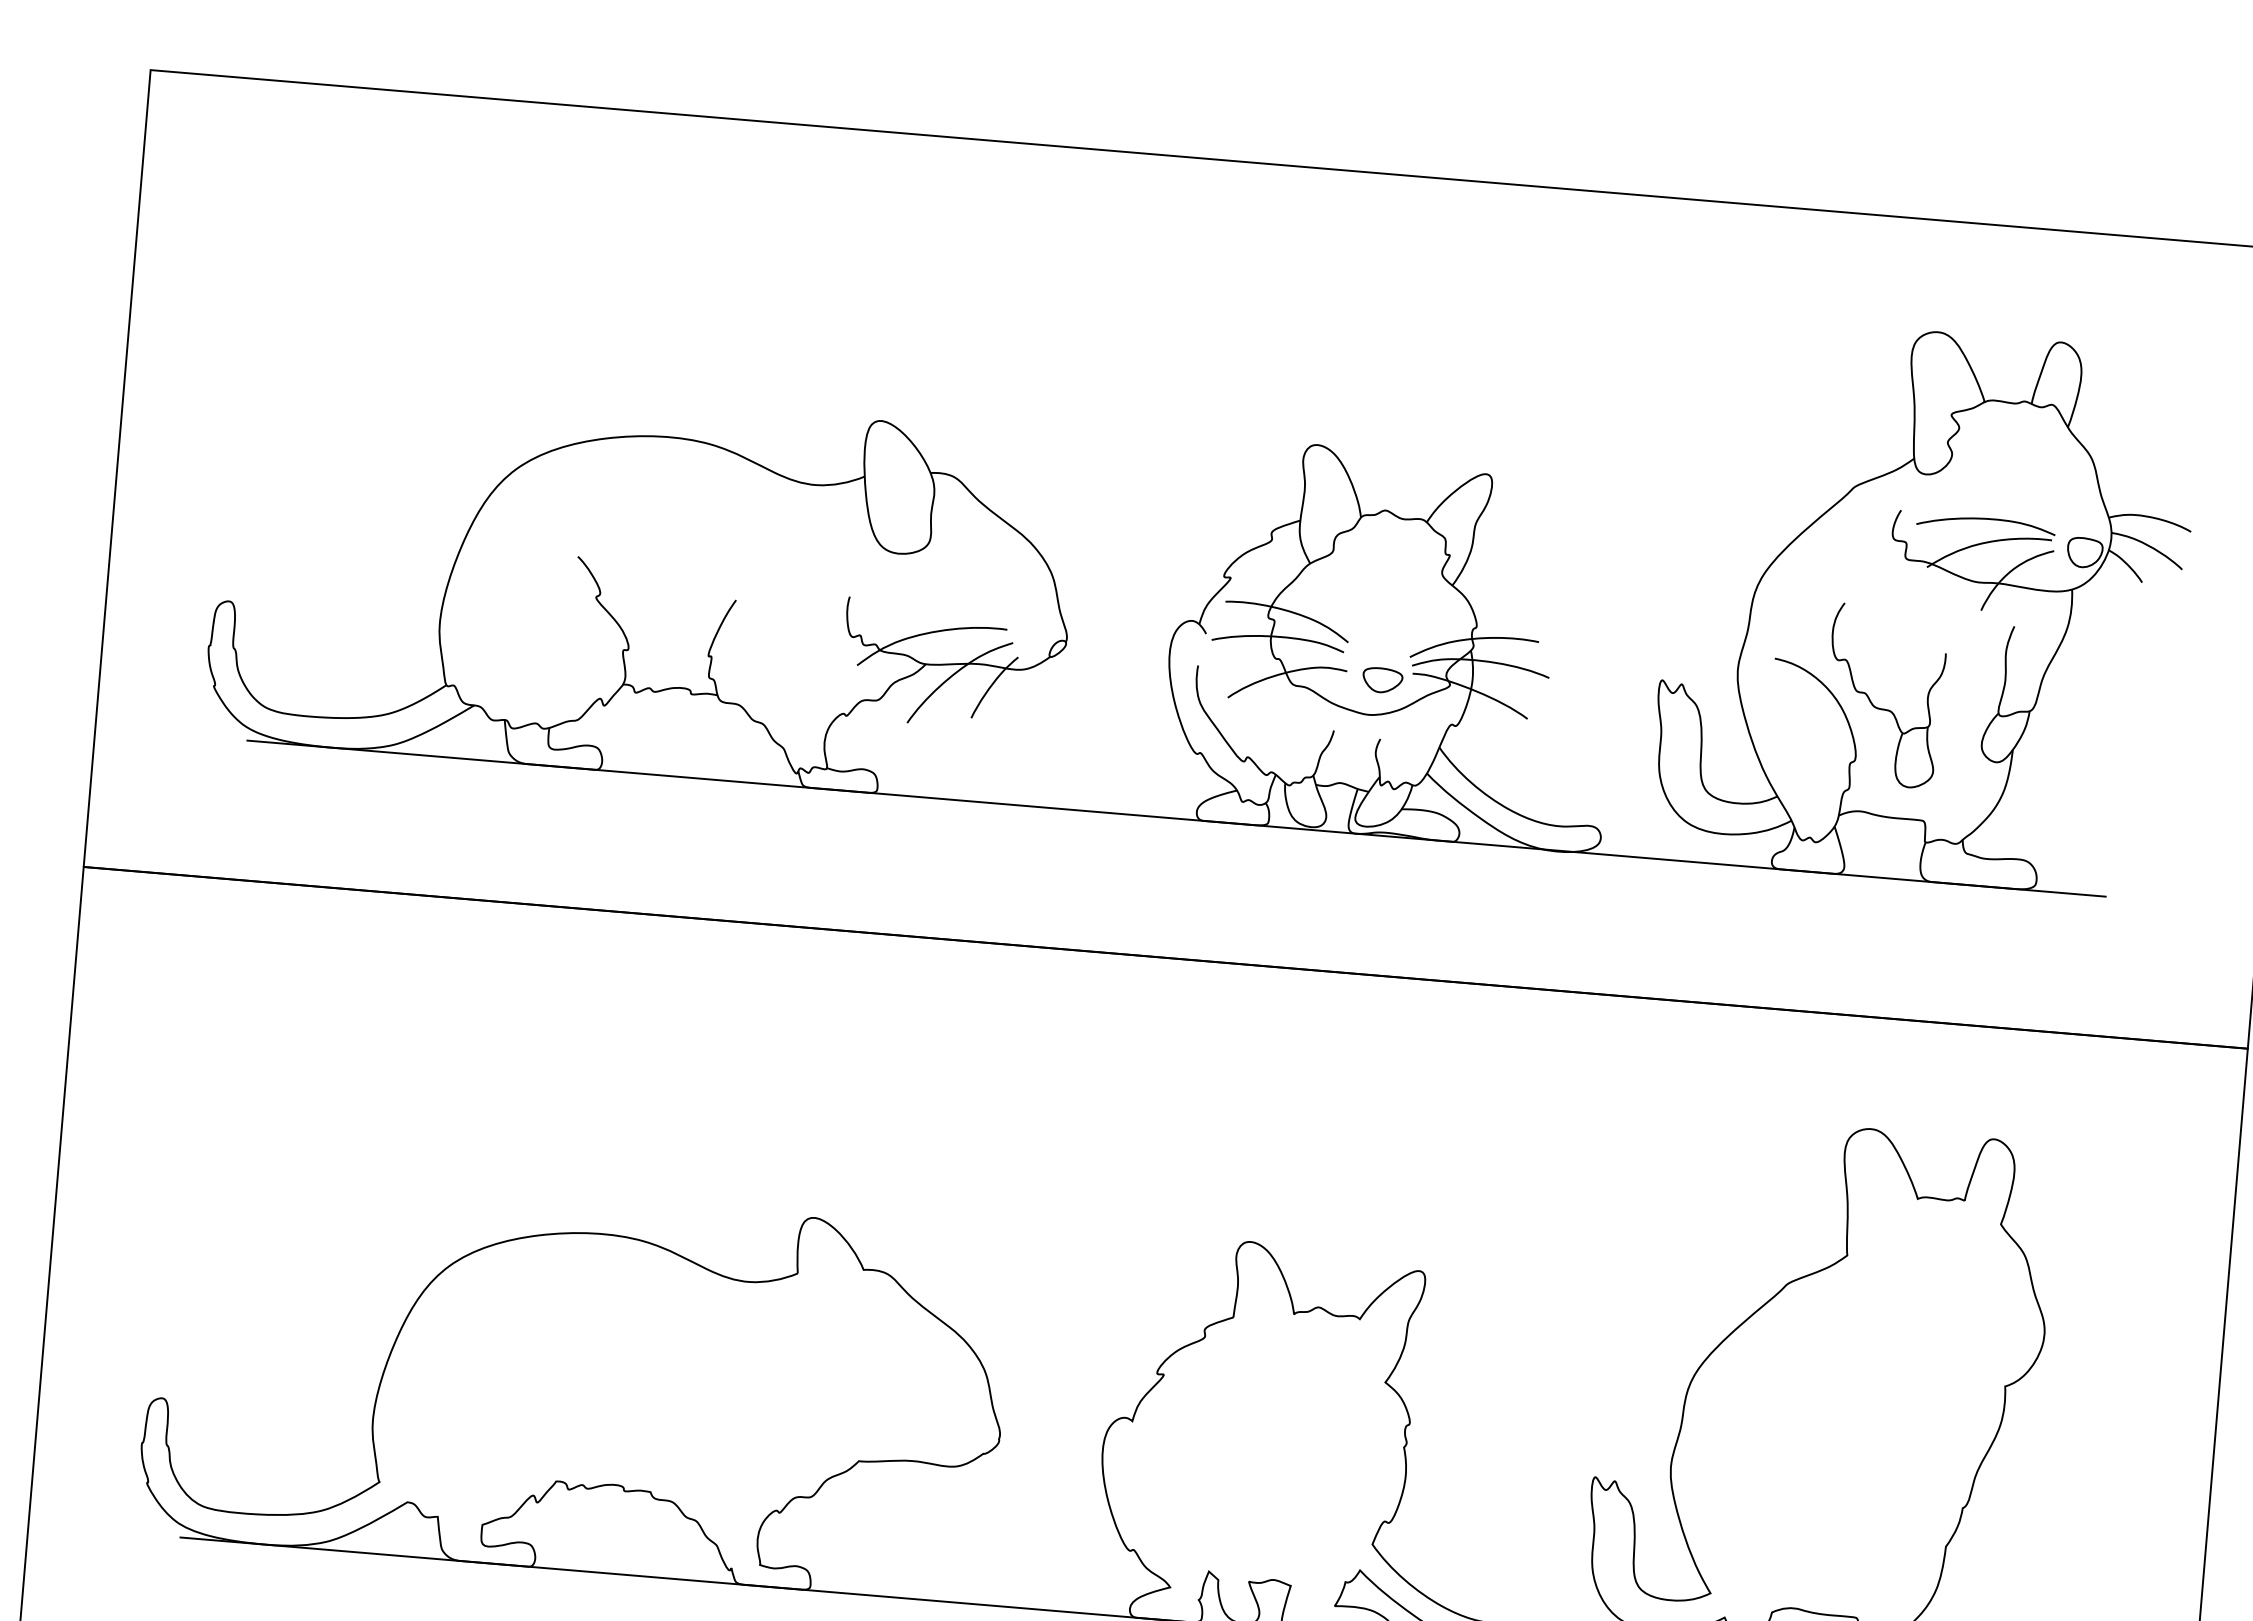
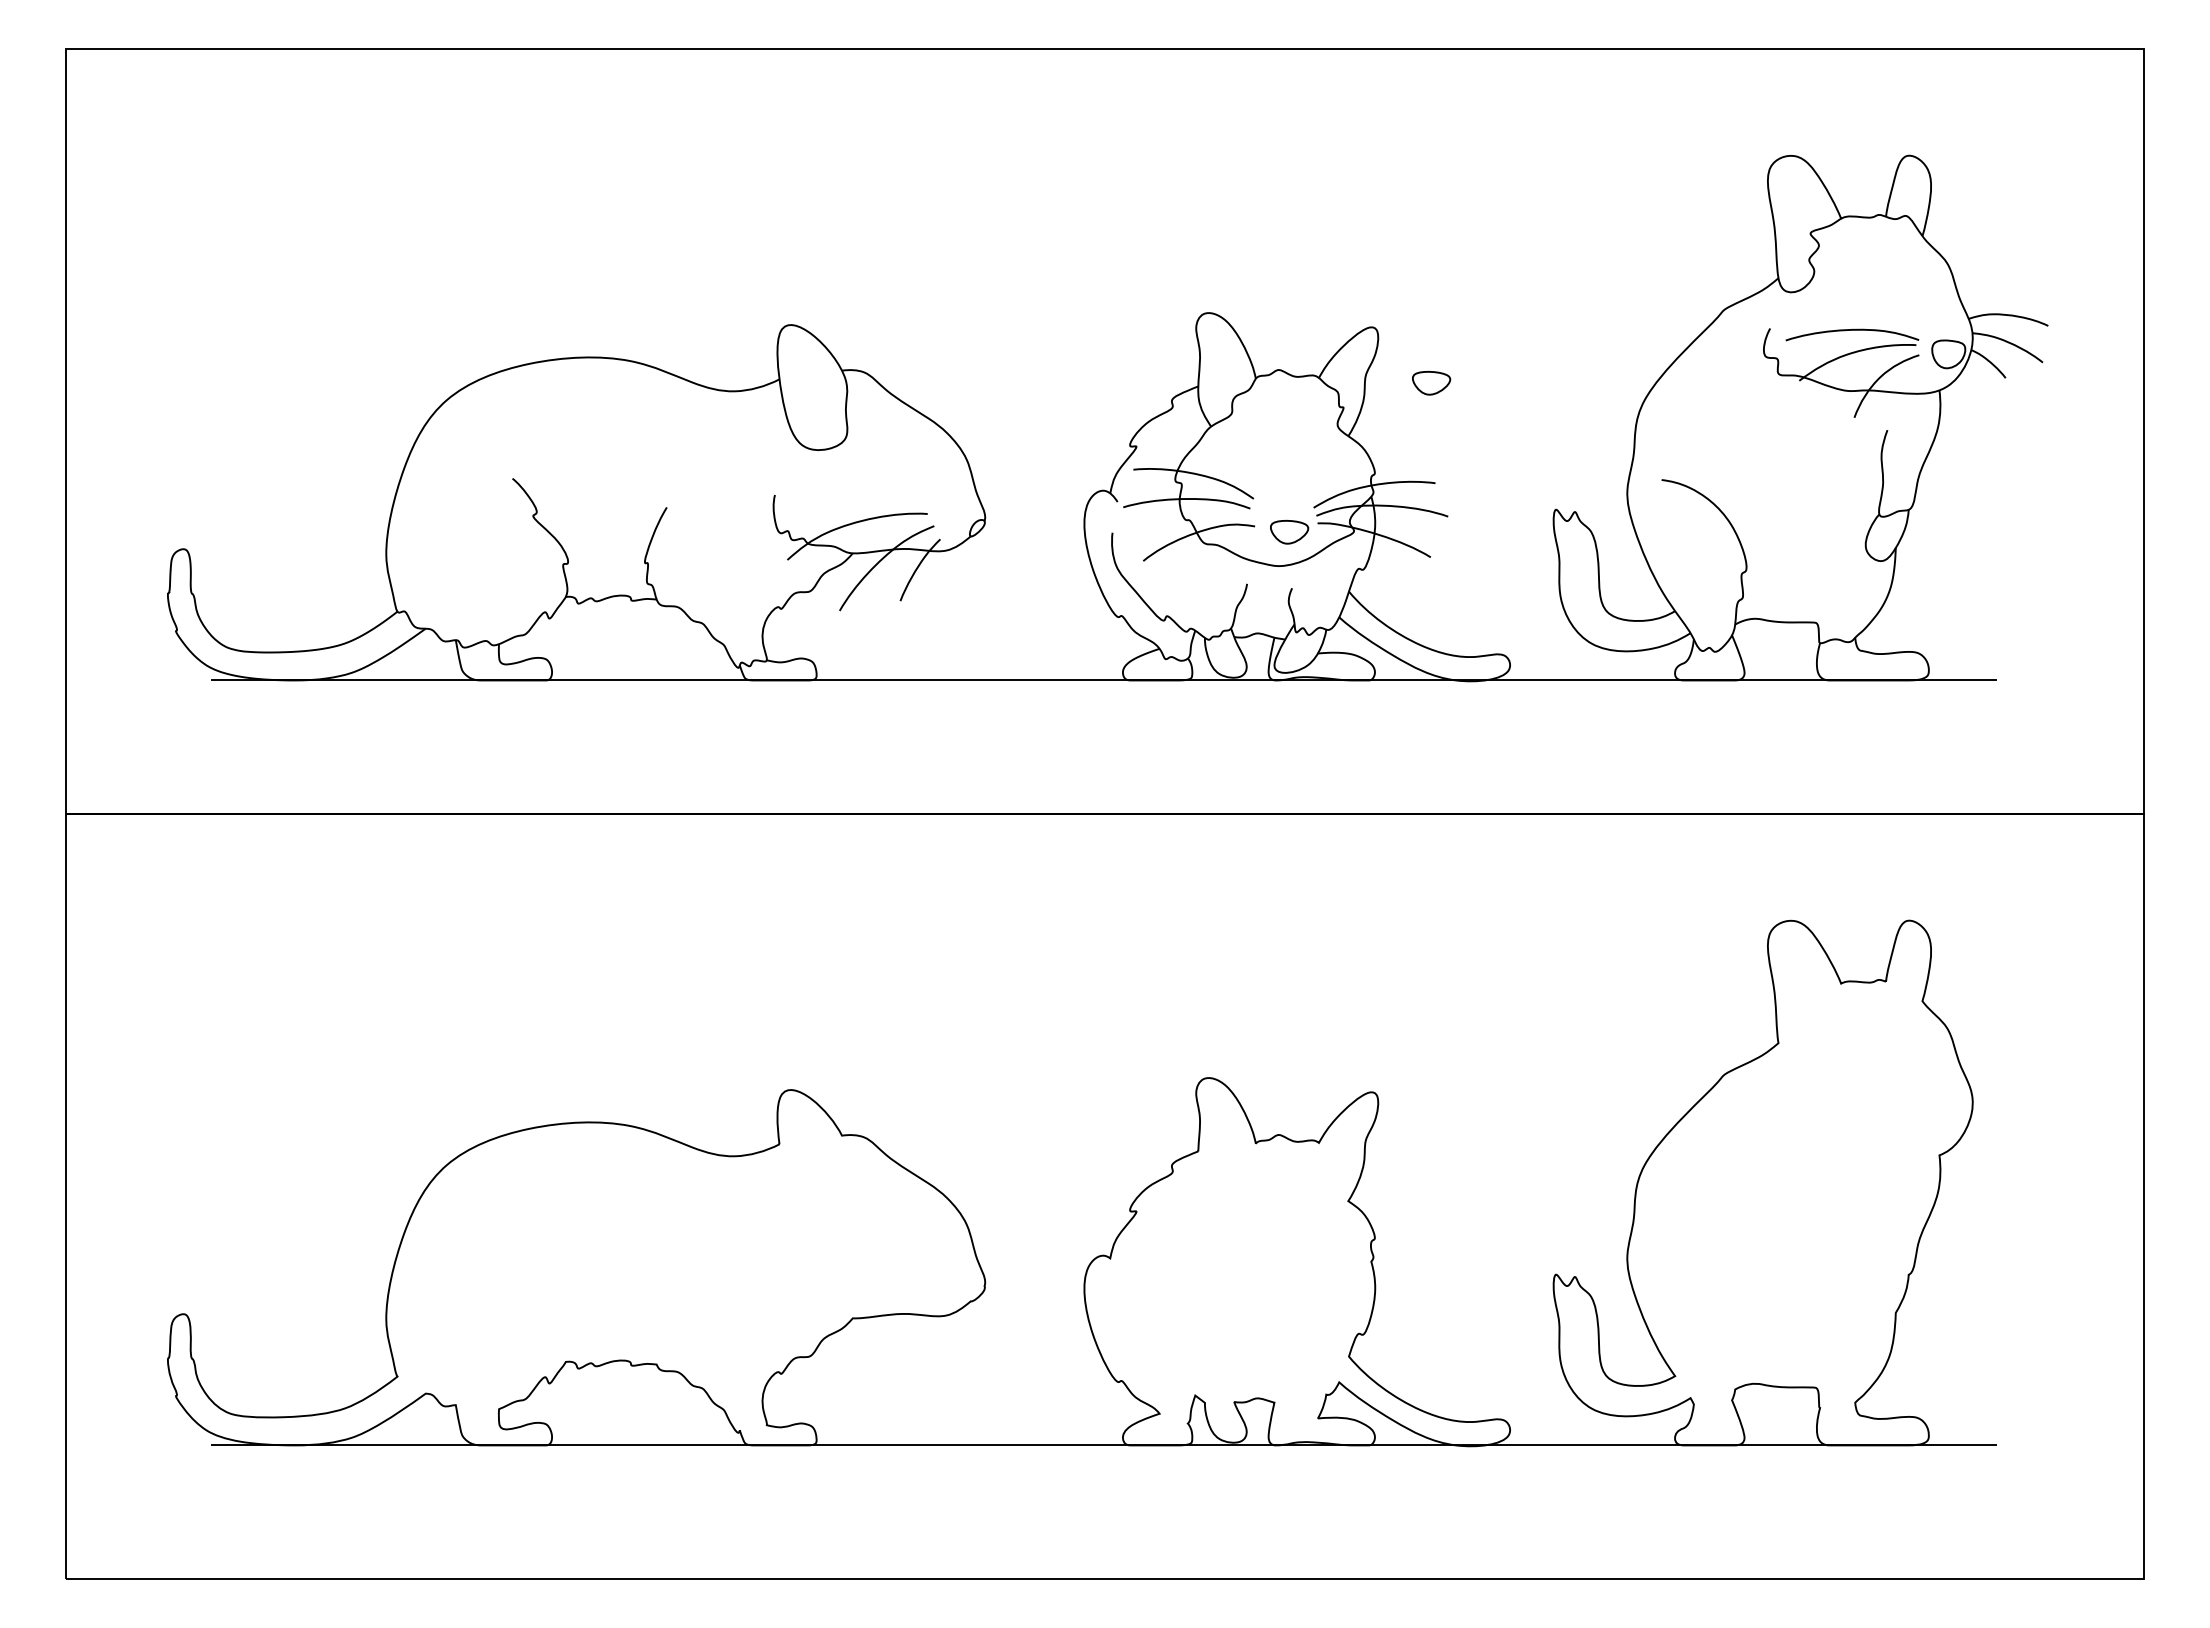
part: (1543, 537) -> (1431, 383), added
part: (1882, 708) -> (1768, 518), removed

